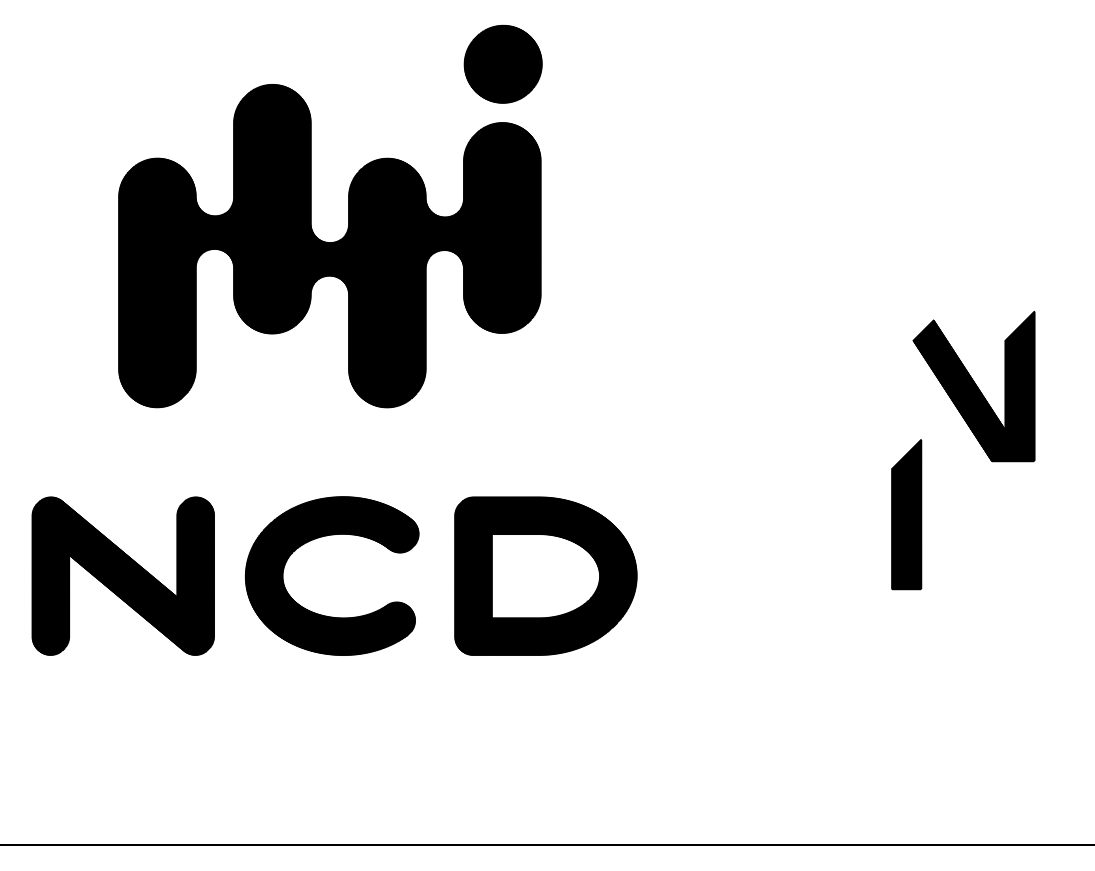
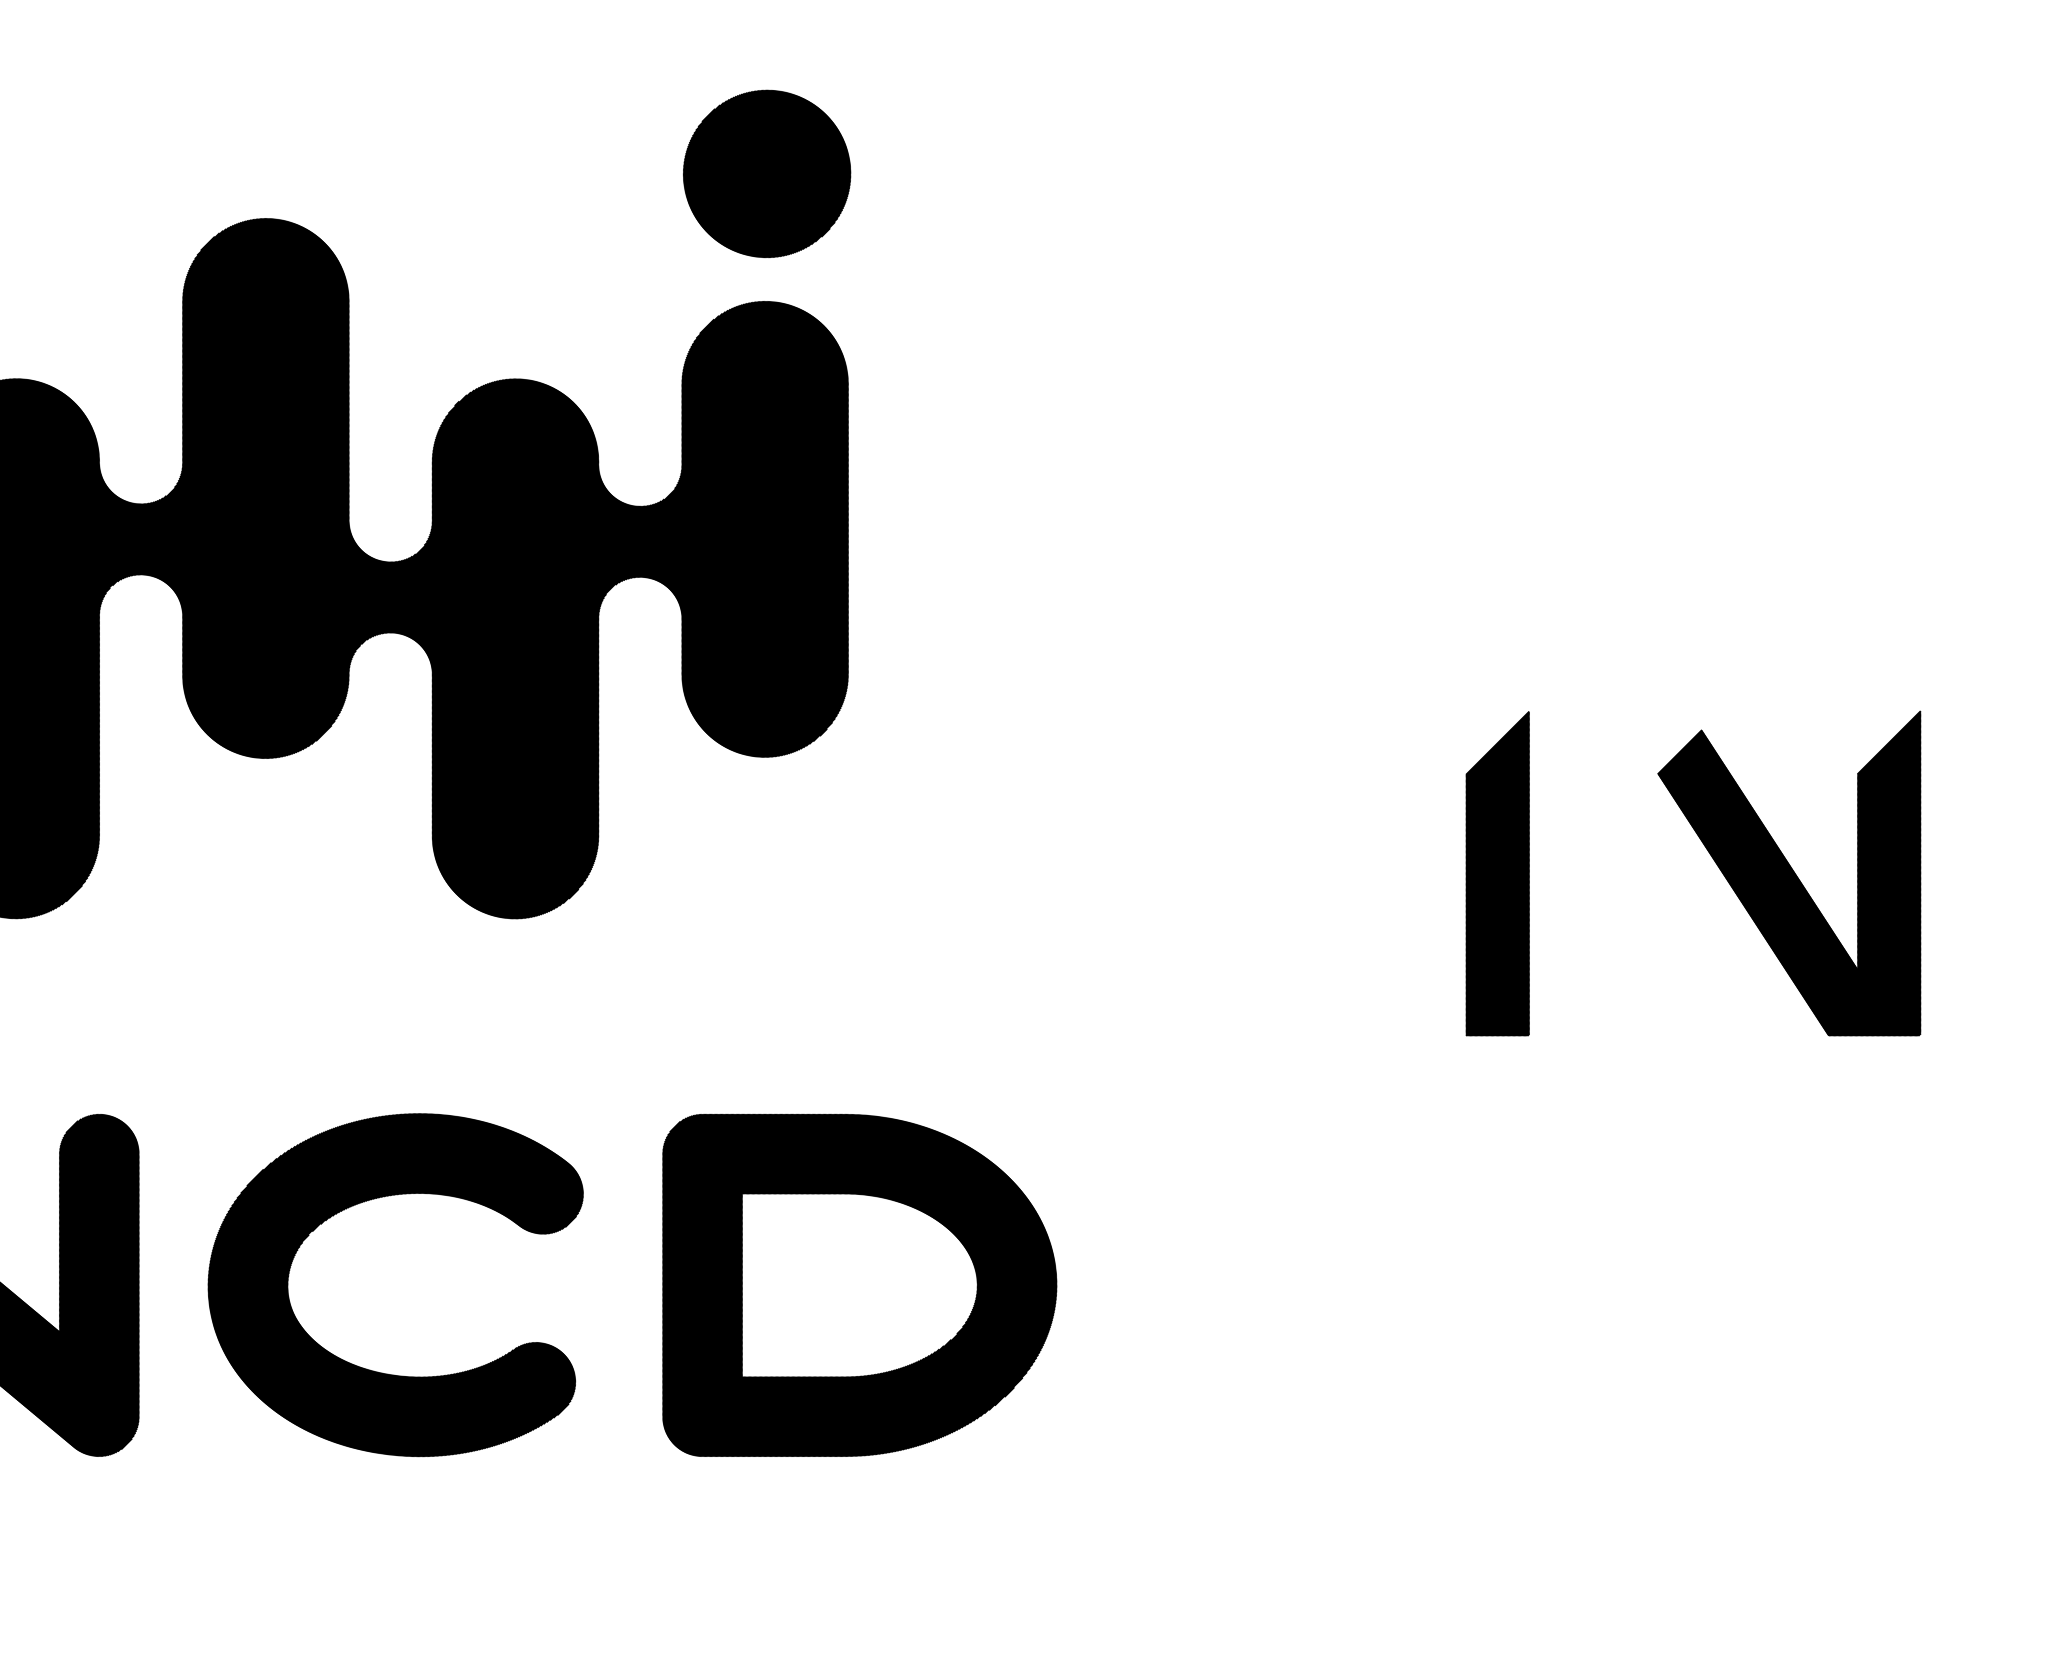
part: (906, 514) -> (1497, 873), moved

